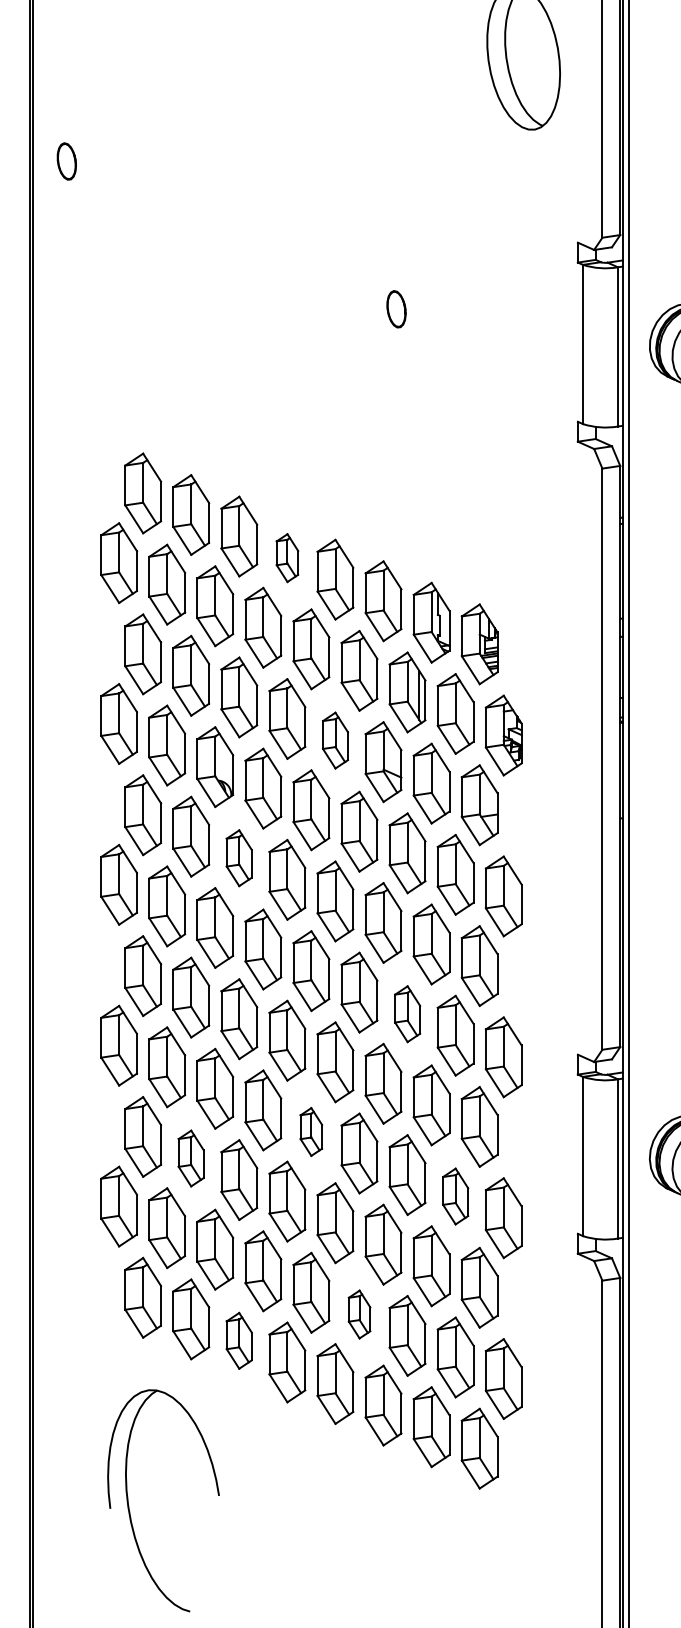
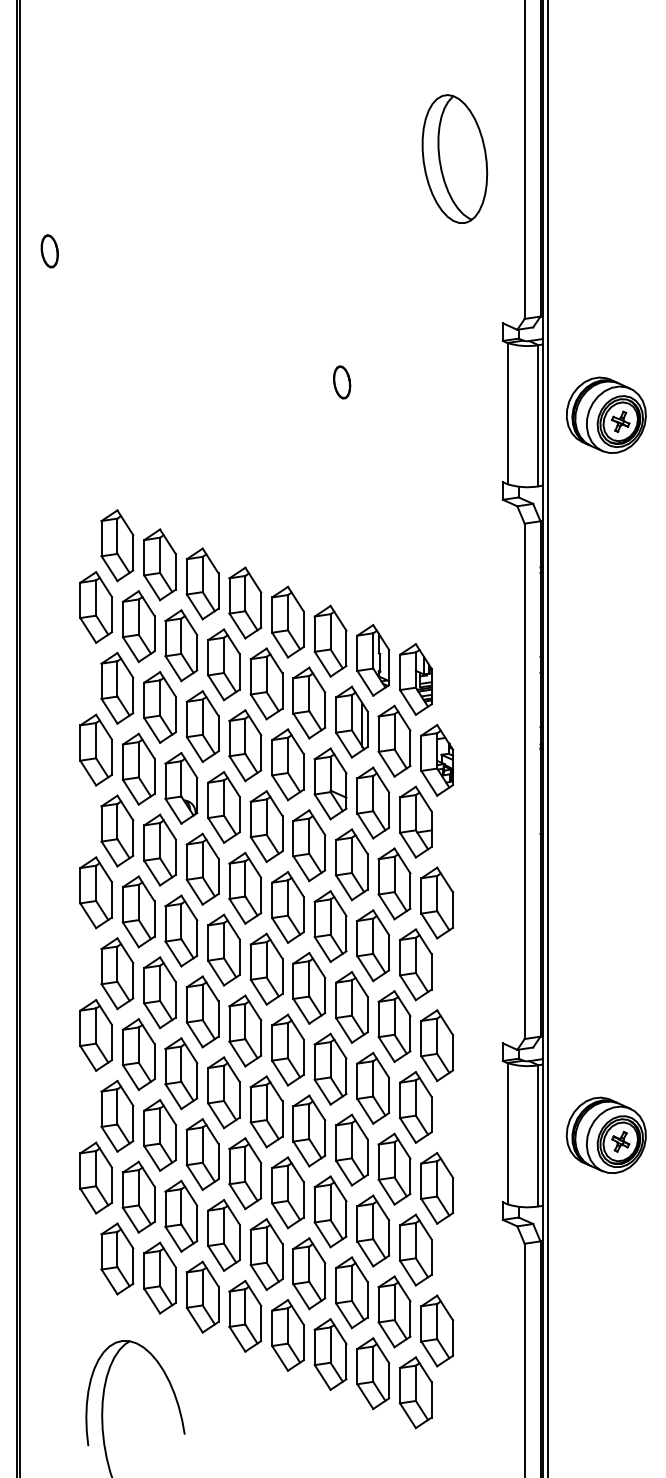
part: (287, 557) -> (245, 602), size x1.67
part: (334, 740) -> (287, 764), size x1.43
part: (239, 857) -> (202, 868), size x1.43
part: (407, 1014) -> (351, 1007), size x1.43
part: (311, 1131) -> (266, 1111), size x1.67
part: (190, 1158) -> (159, 1135), size x1.43
part: (455, 1195) -> (394, 1168), size x1.43
part: (359, 1314) -> (309, 1273), size x1.67
part: (239, 1340) -> (202, 1296), size x1.43

